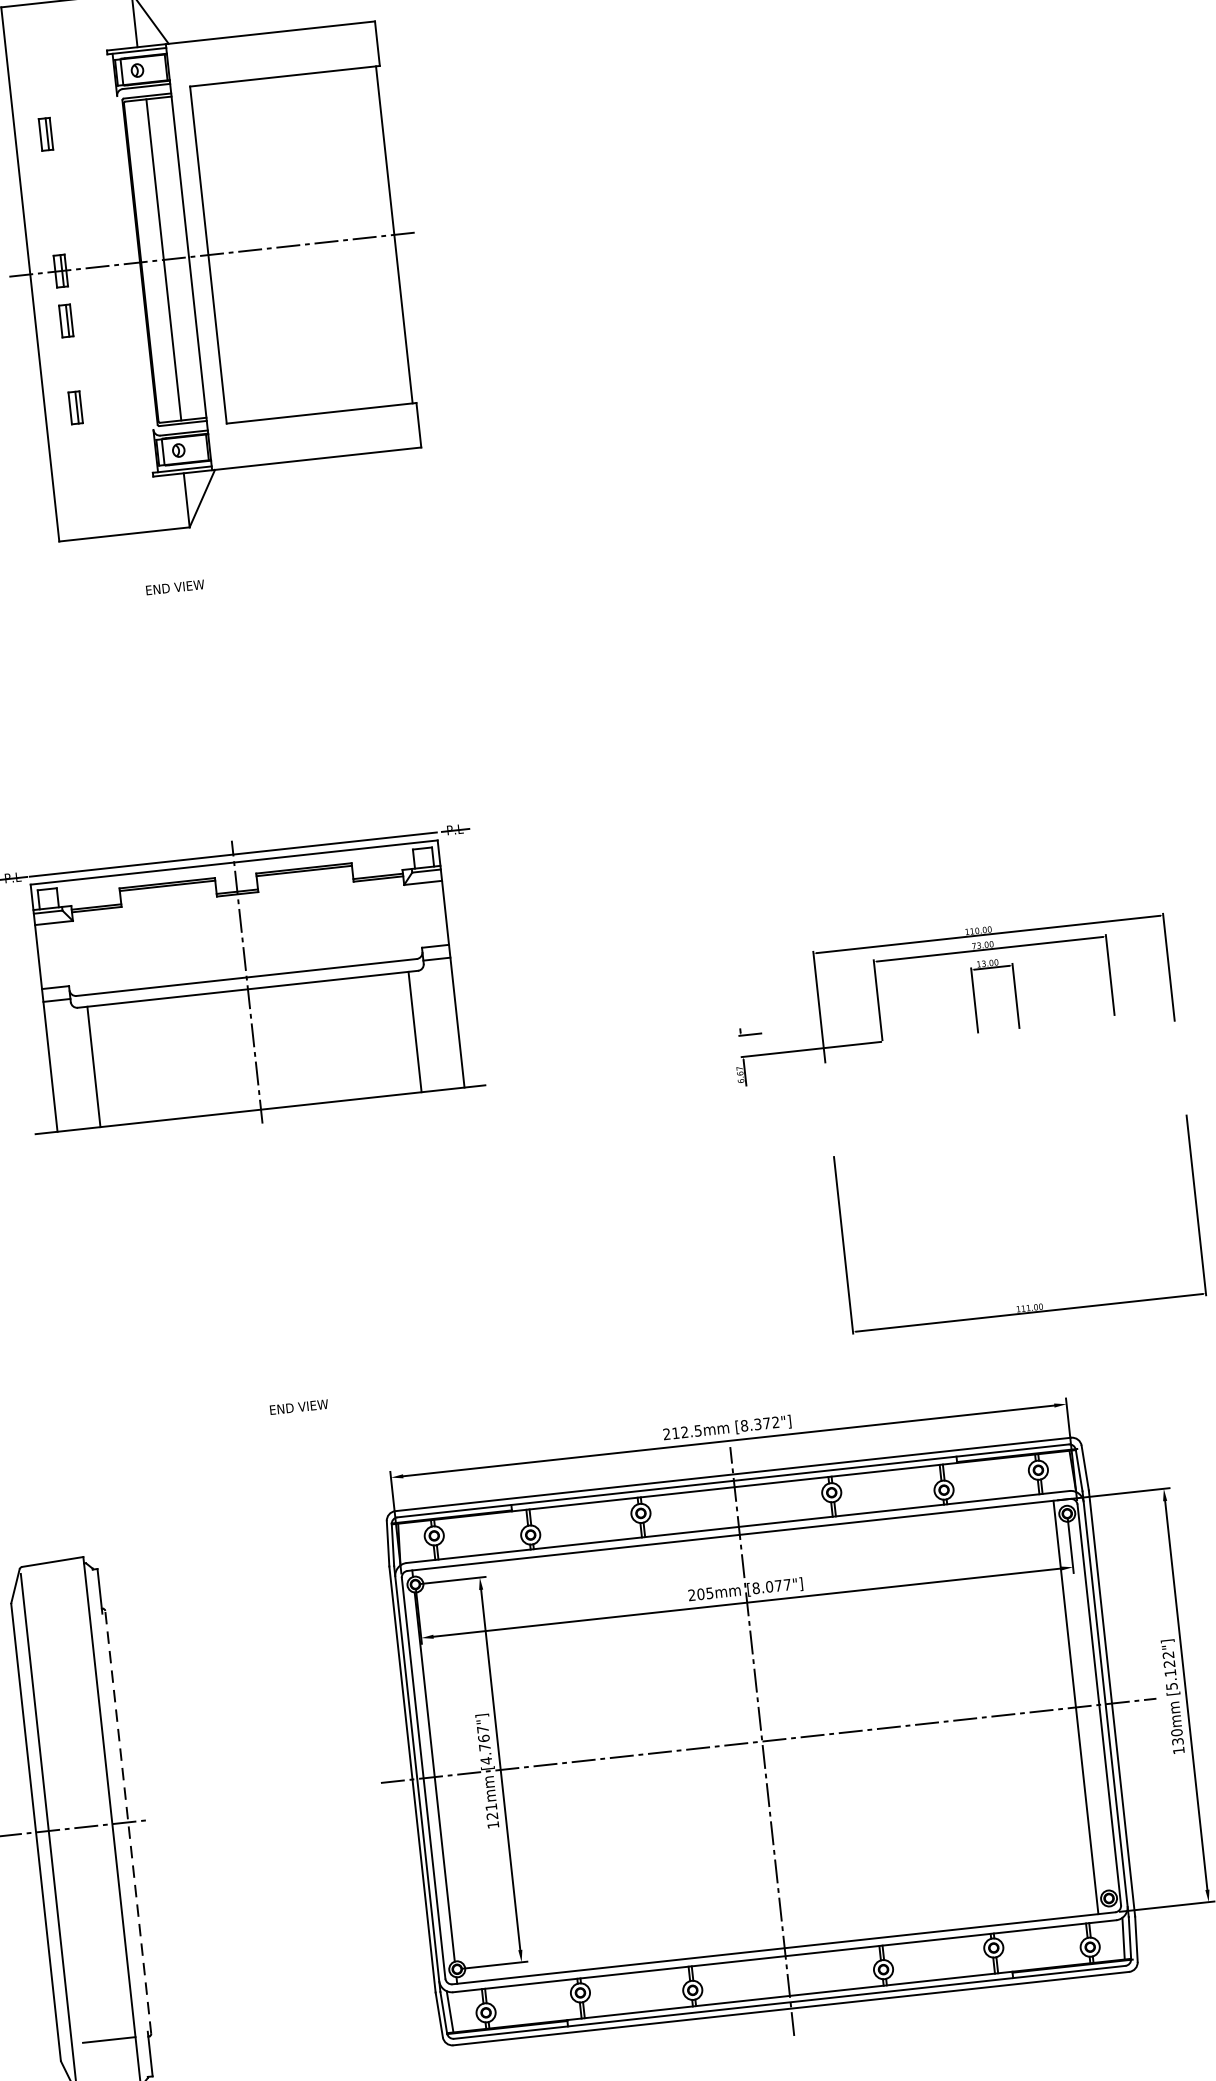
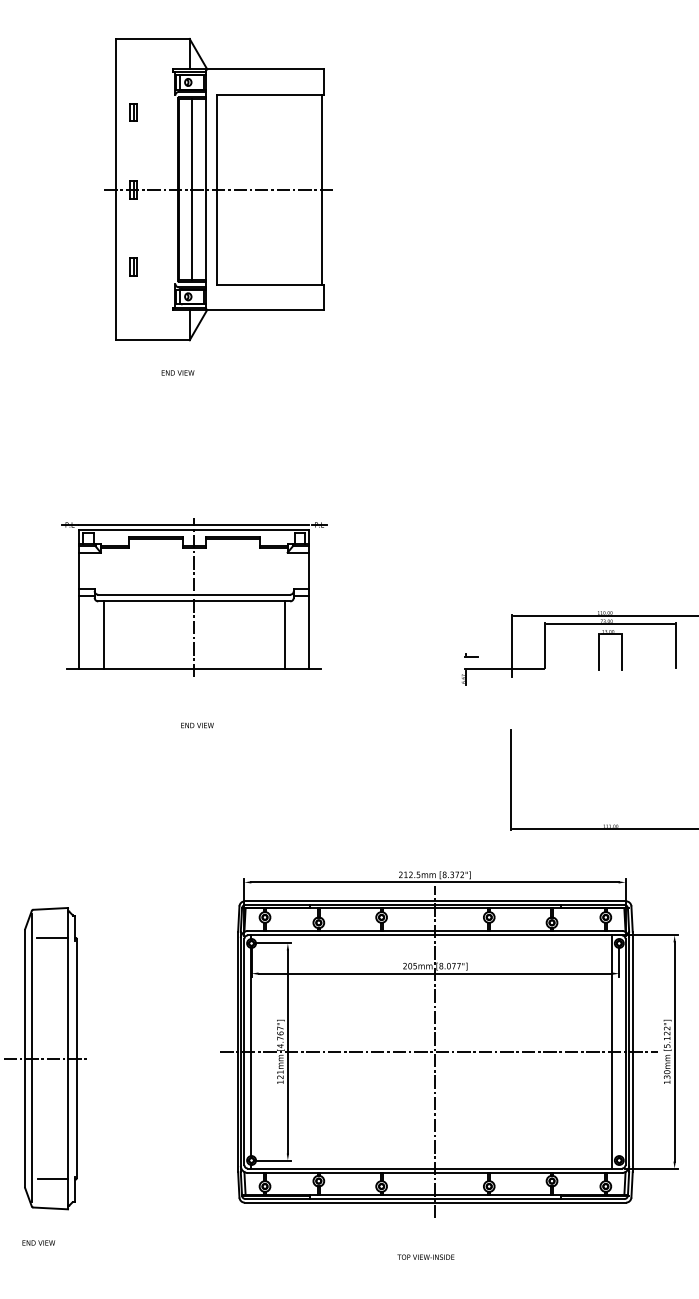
part: (66, 320) -> (133, 217), removed
text: (299, 1407) -> (197, 725), moved
line: (61, 1614) -> (52, 938), added
line: (129, 1821) -> (77, 1058), dashed -> solid

